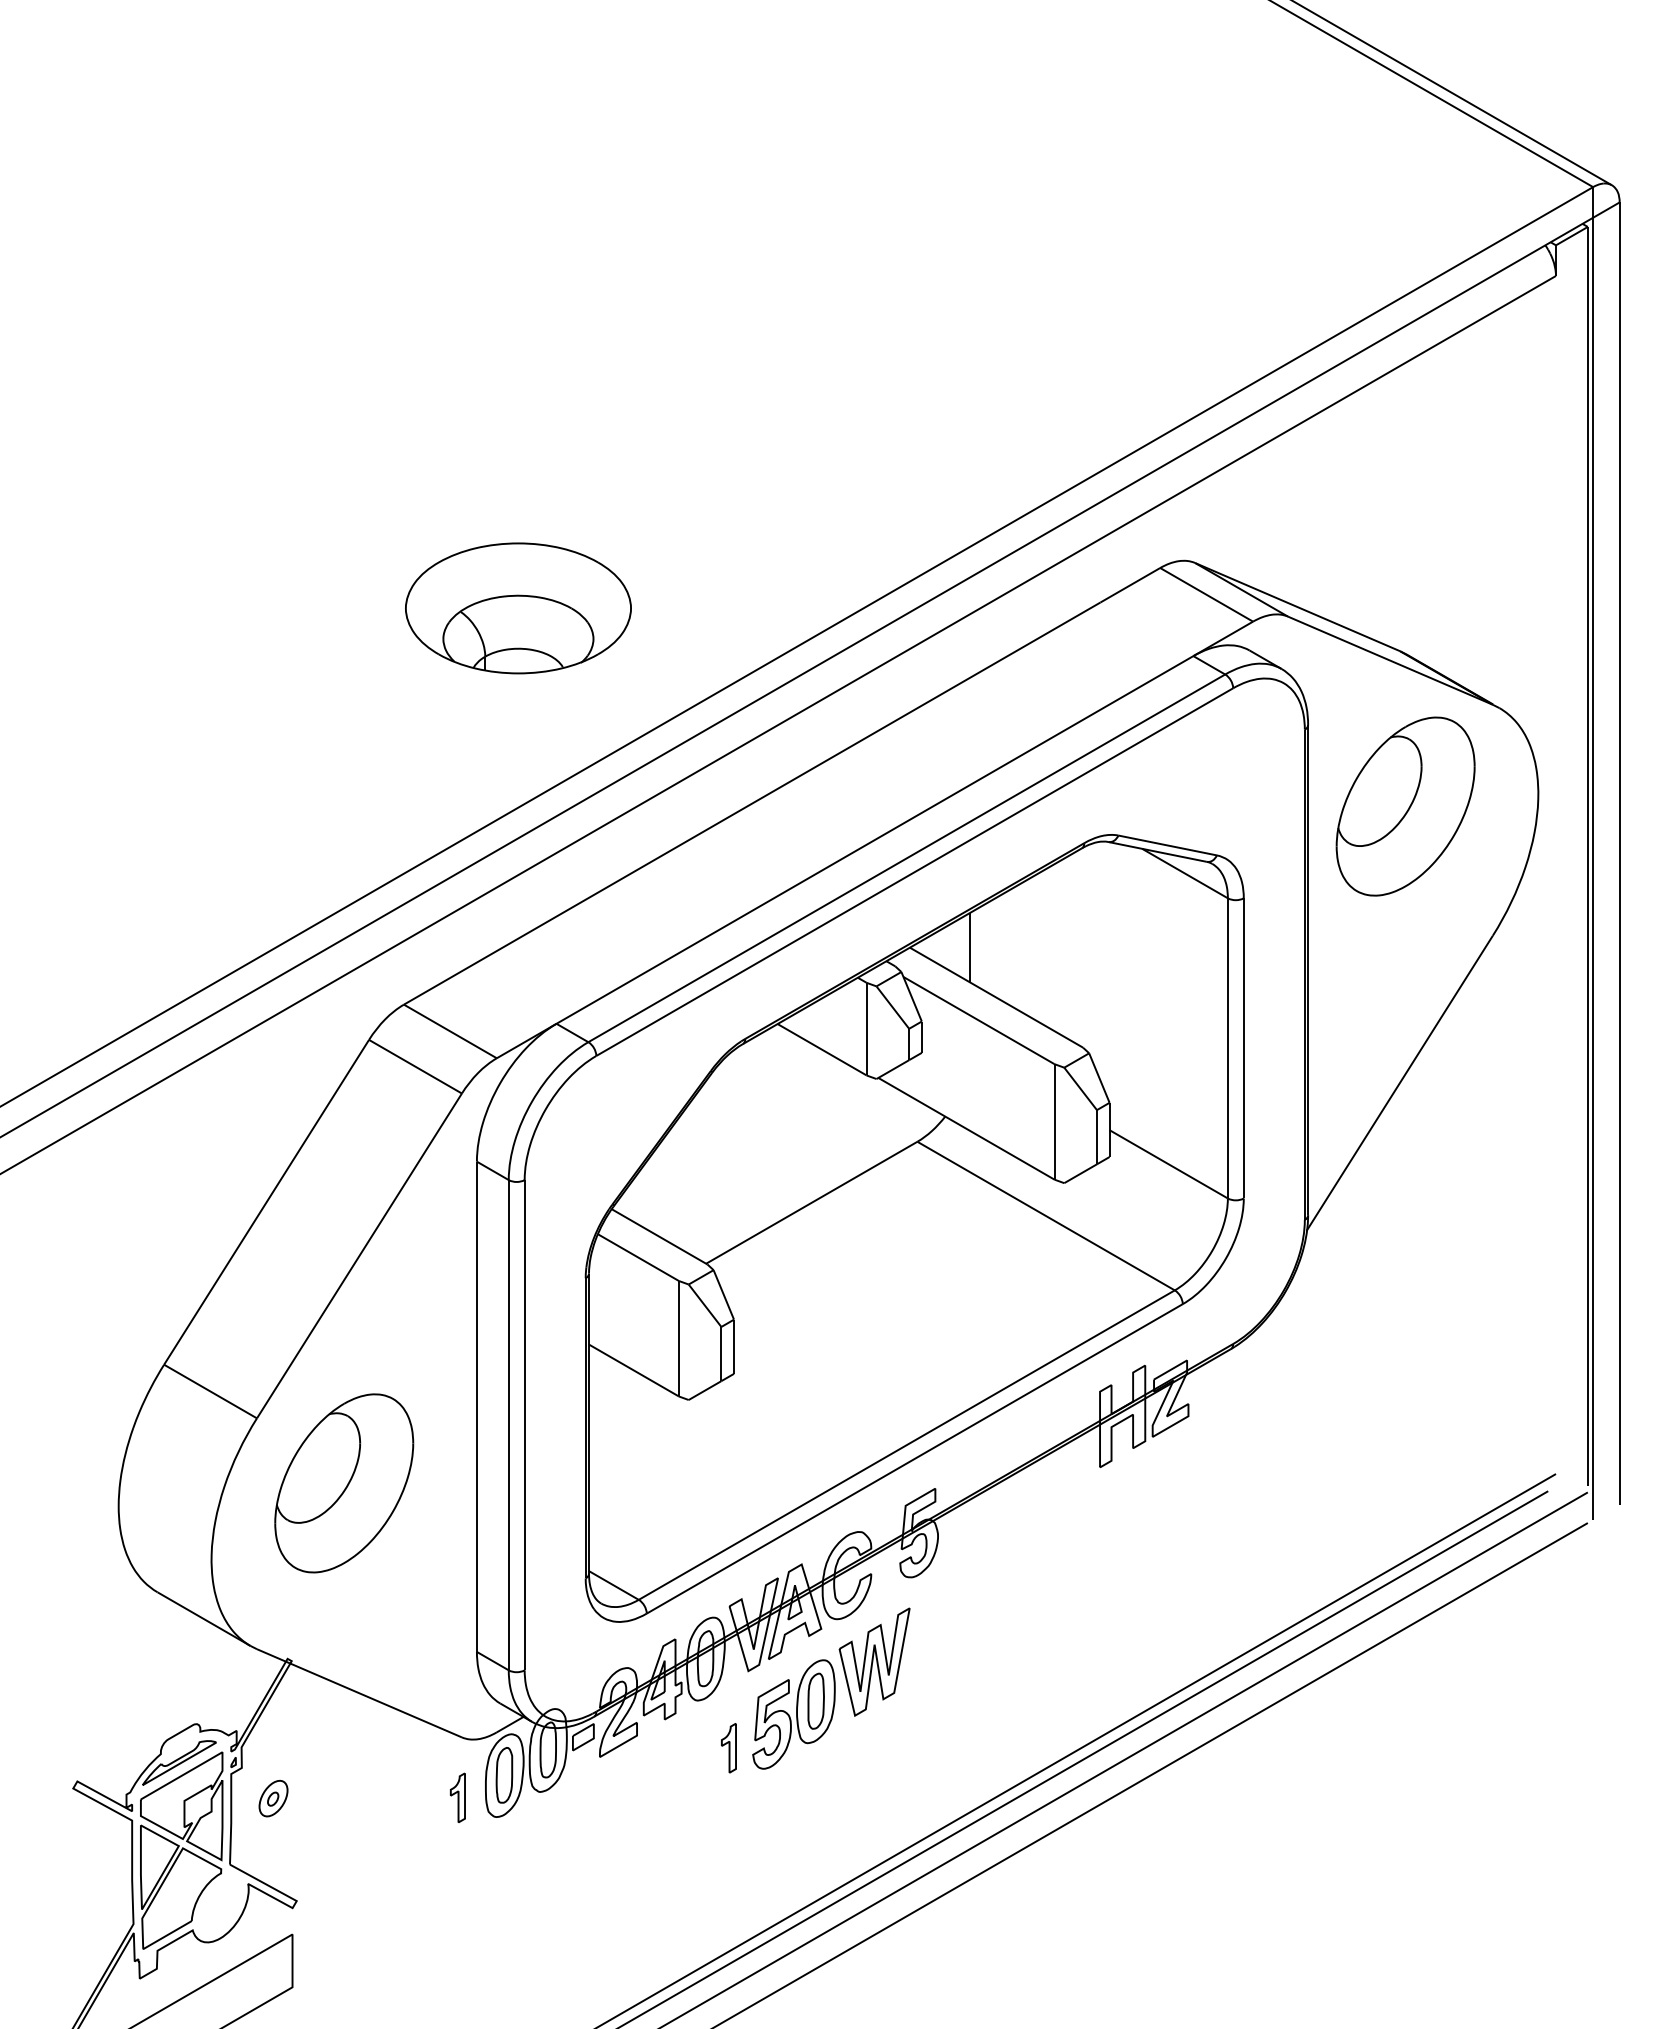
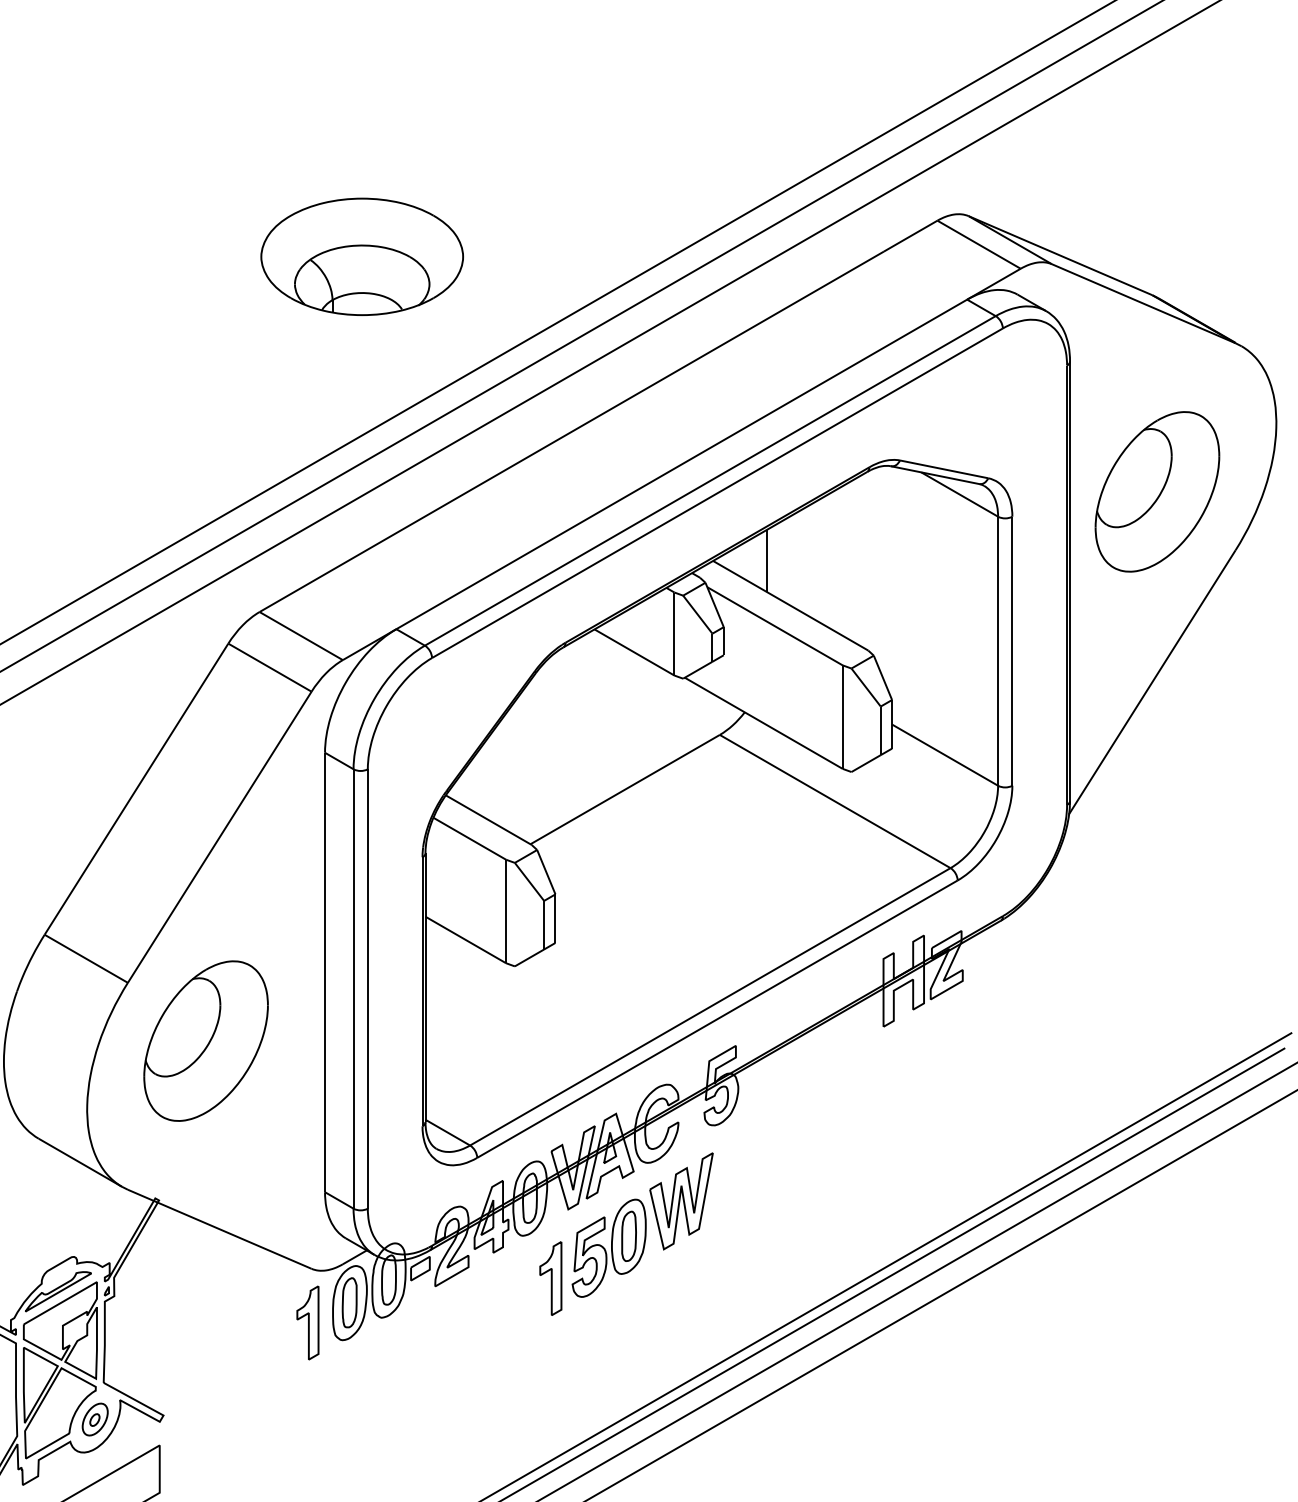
part: (1405, 806) -> (1157, 491), moved
part: (728, 1747) -> (550, 1277), size x1.67
part: (457, 1797) -> (307, 1322), size x1.67
part: (273, 1798) -> (95, 1419), moved

